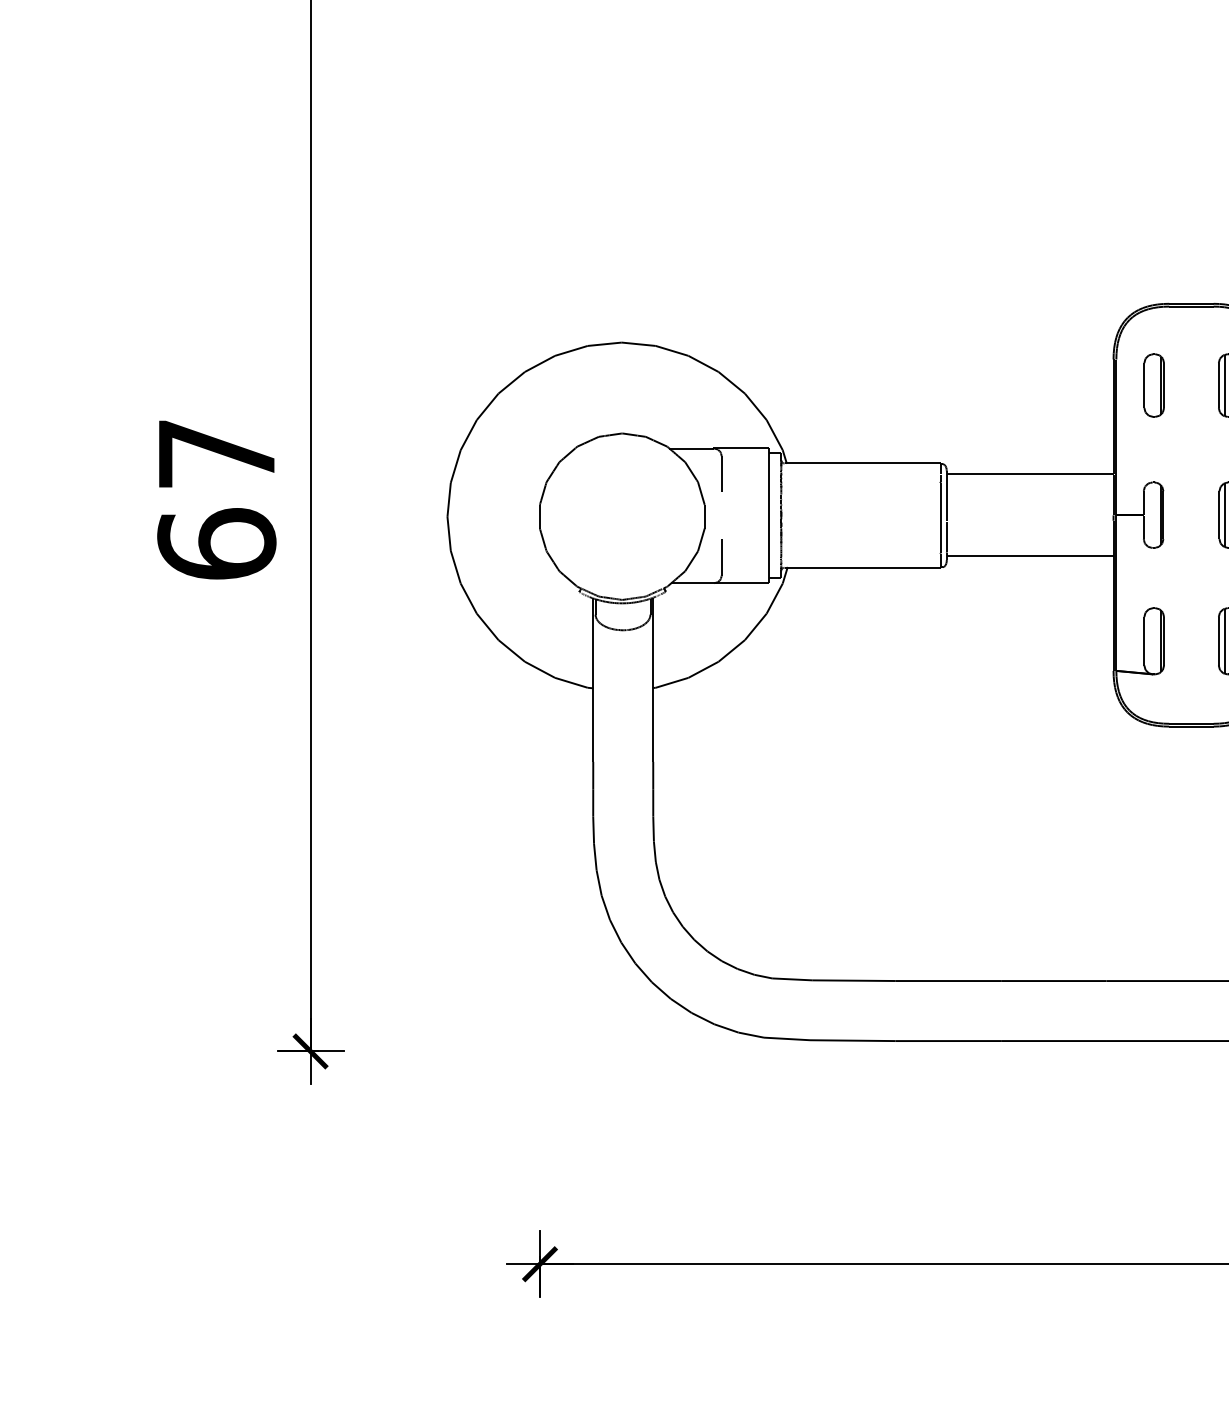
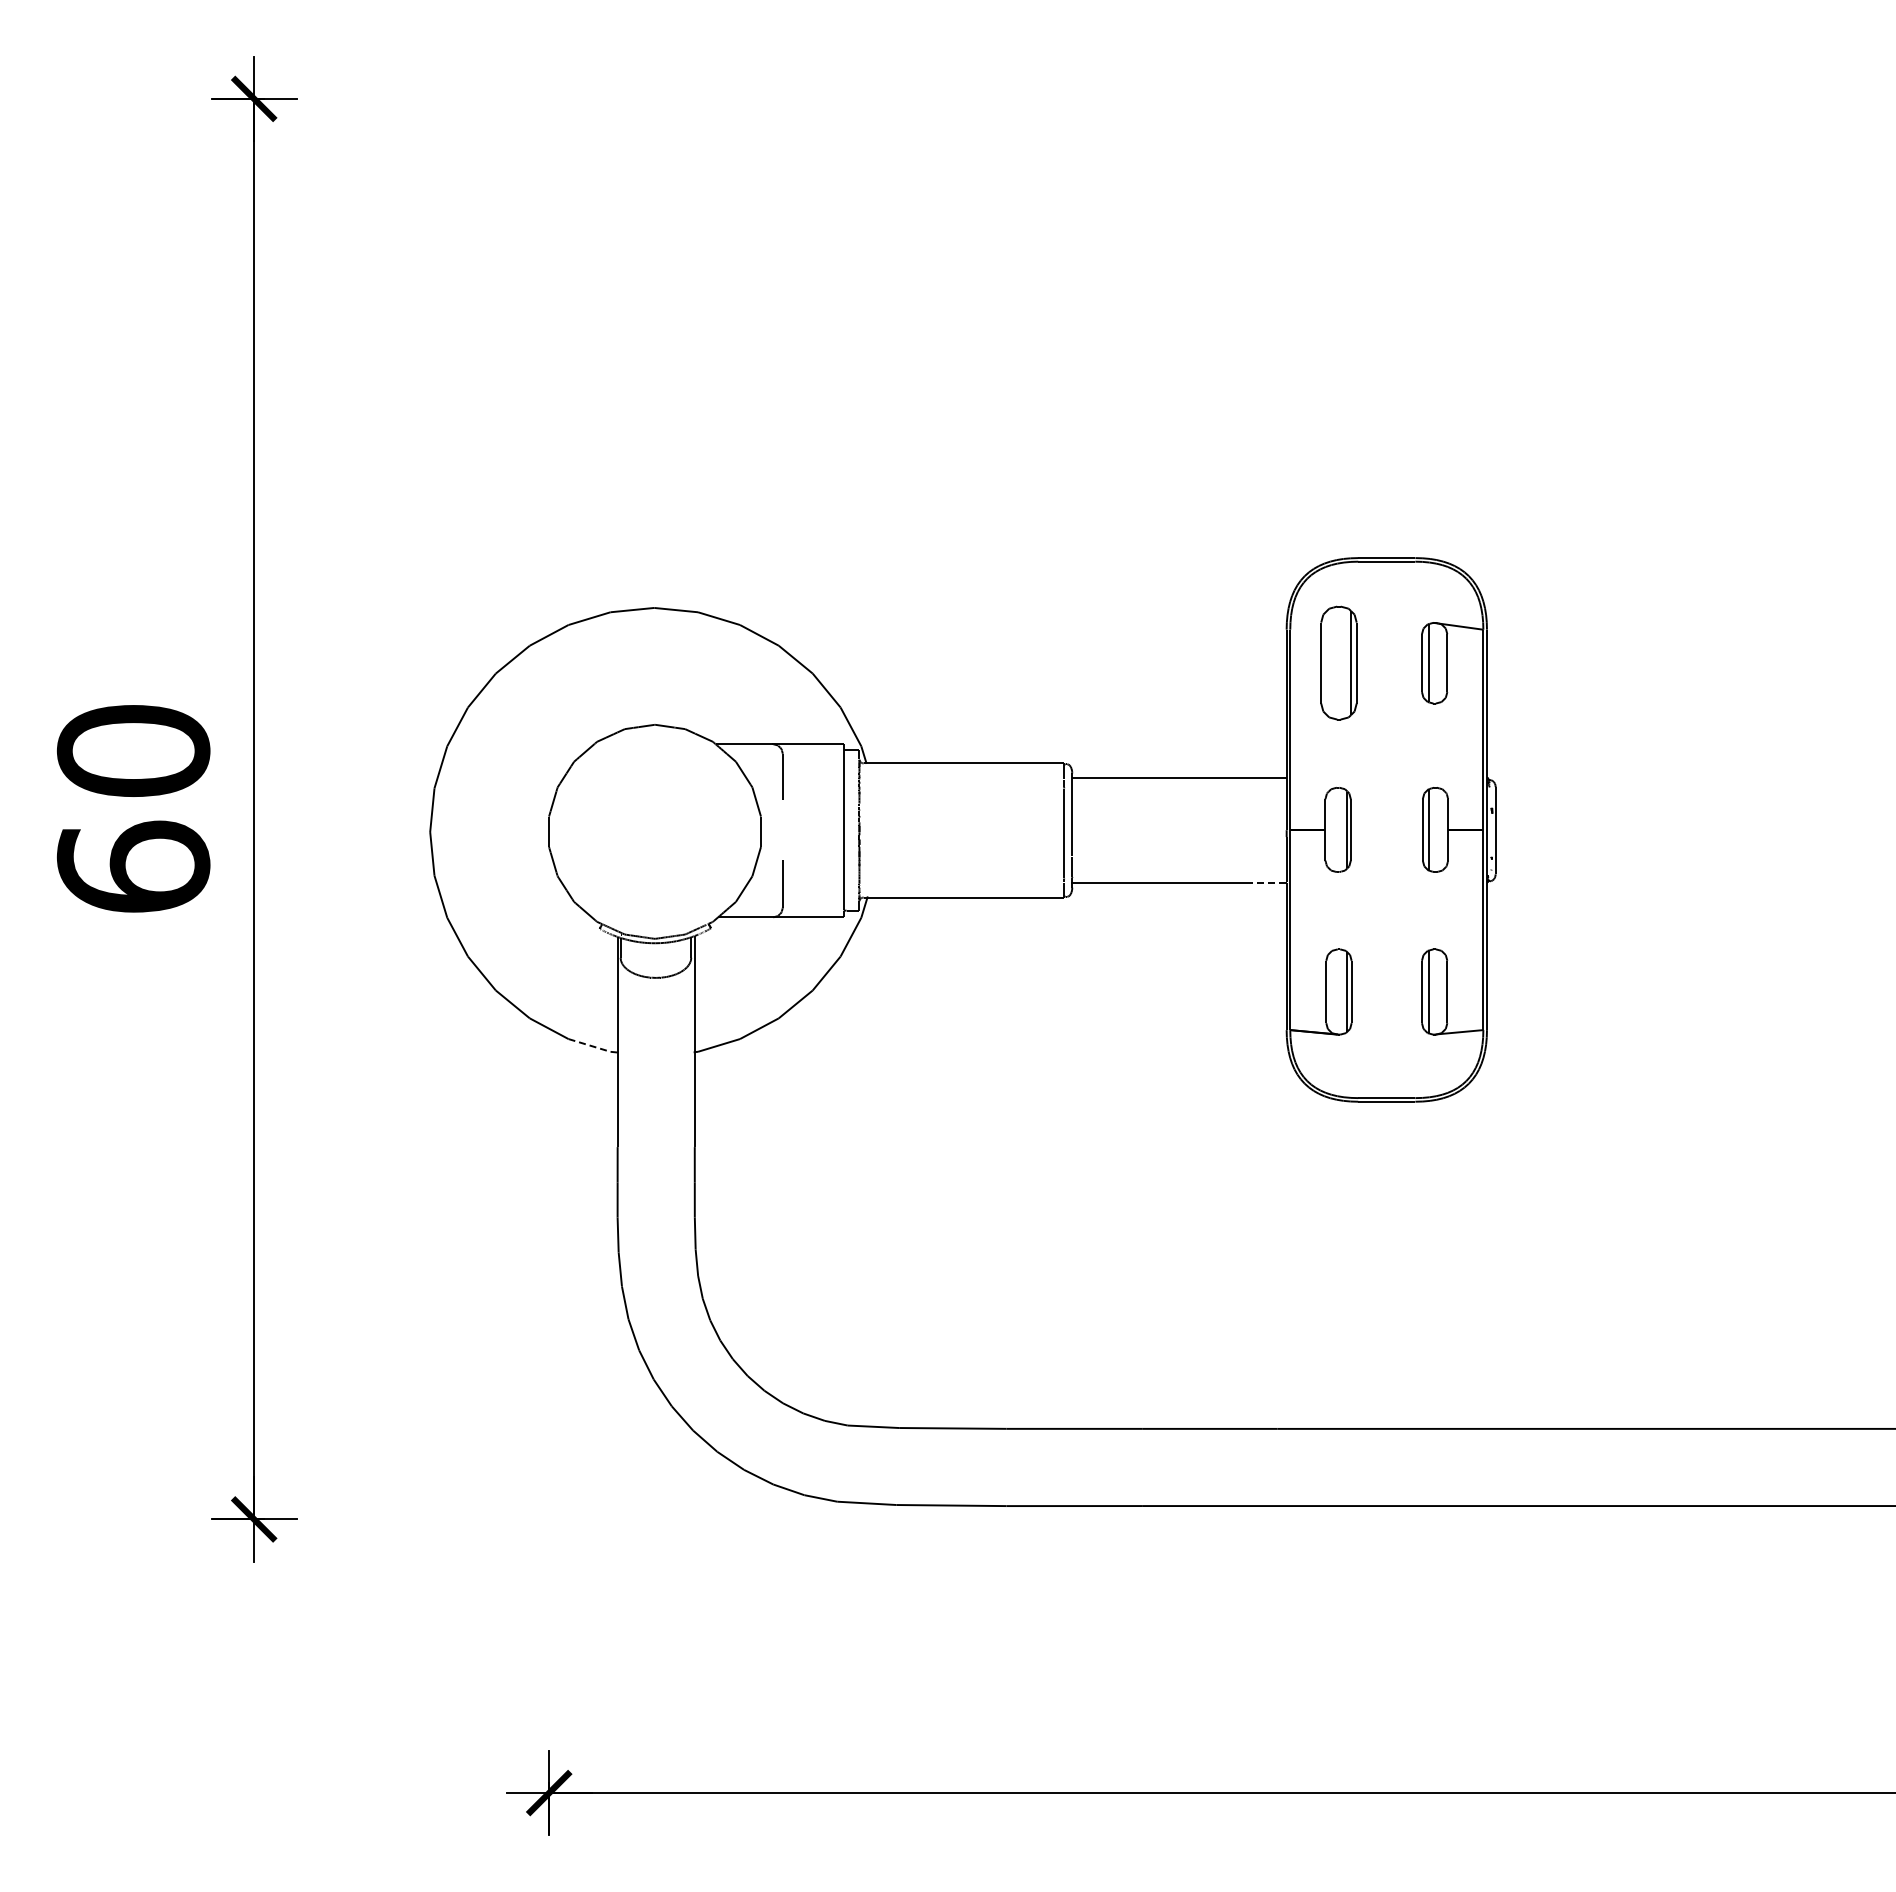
part: (1153, 385) -> (1338, 663), size x1.4
text: (216, 453) -> (133, 750), 67 -> 60
line: (1097, 556) -> (1265, 882), solid -> dashed
line: (571, 682) -> (589, 1045), solid -> dashed

